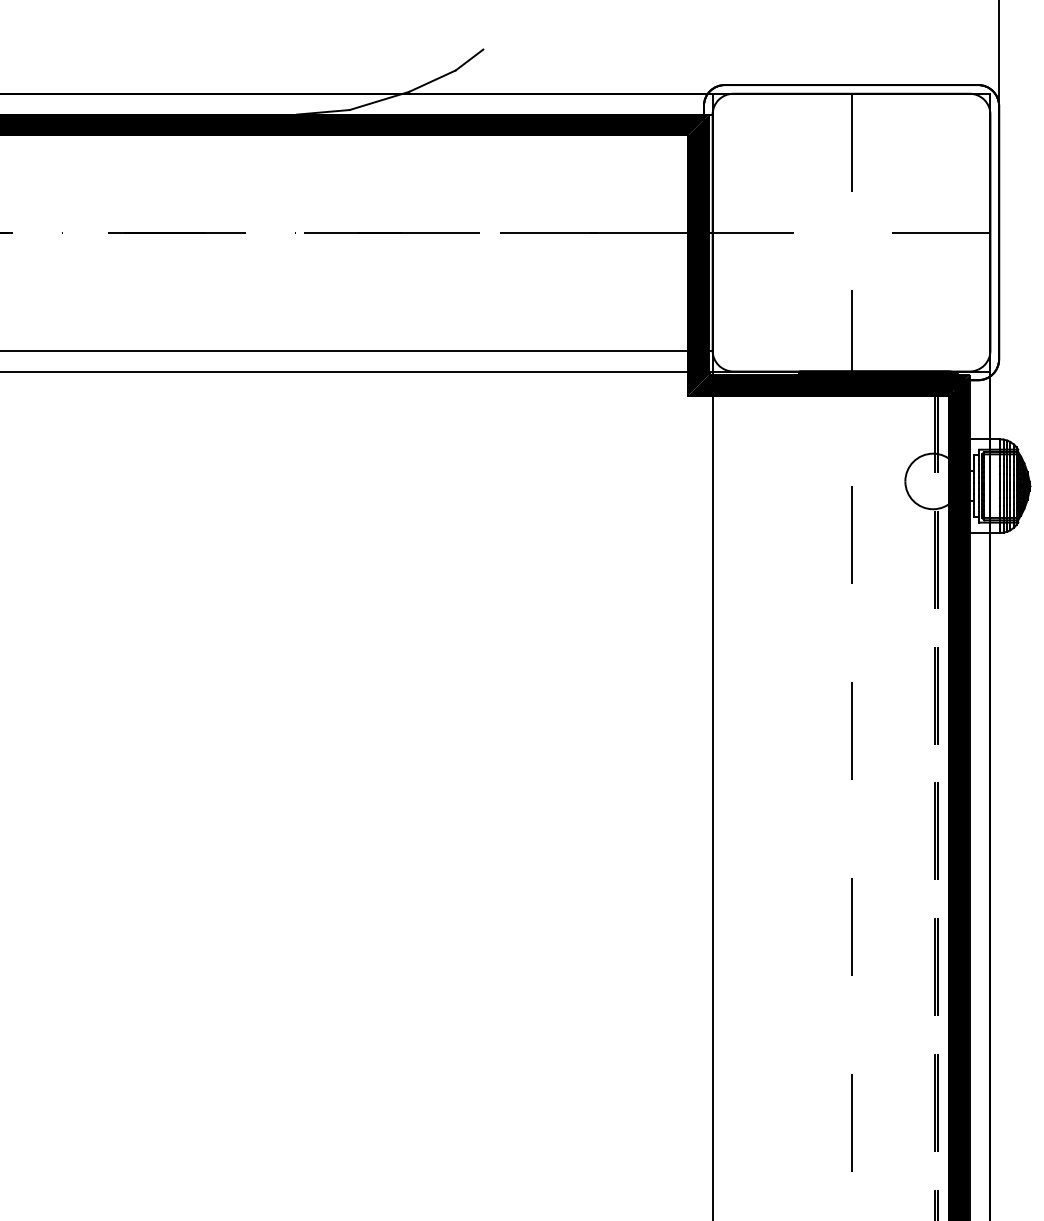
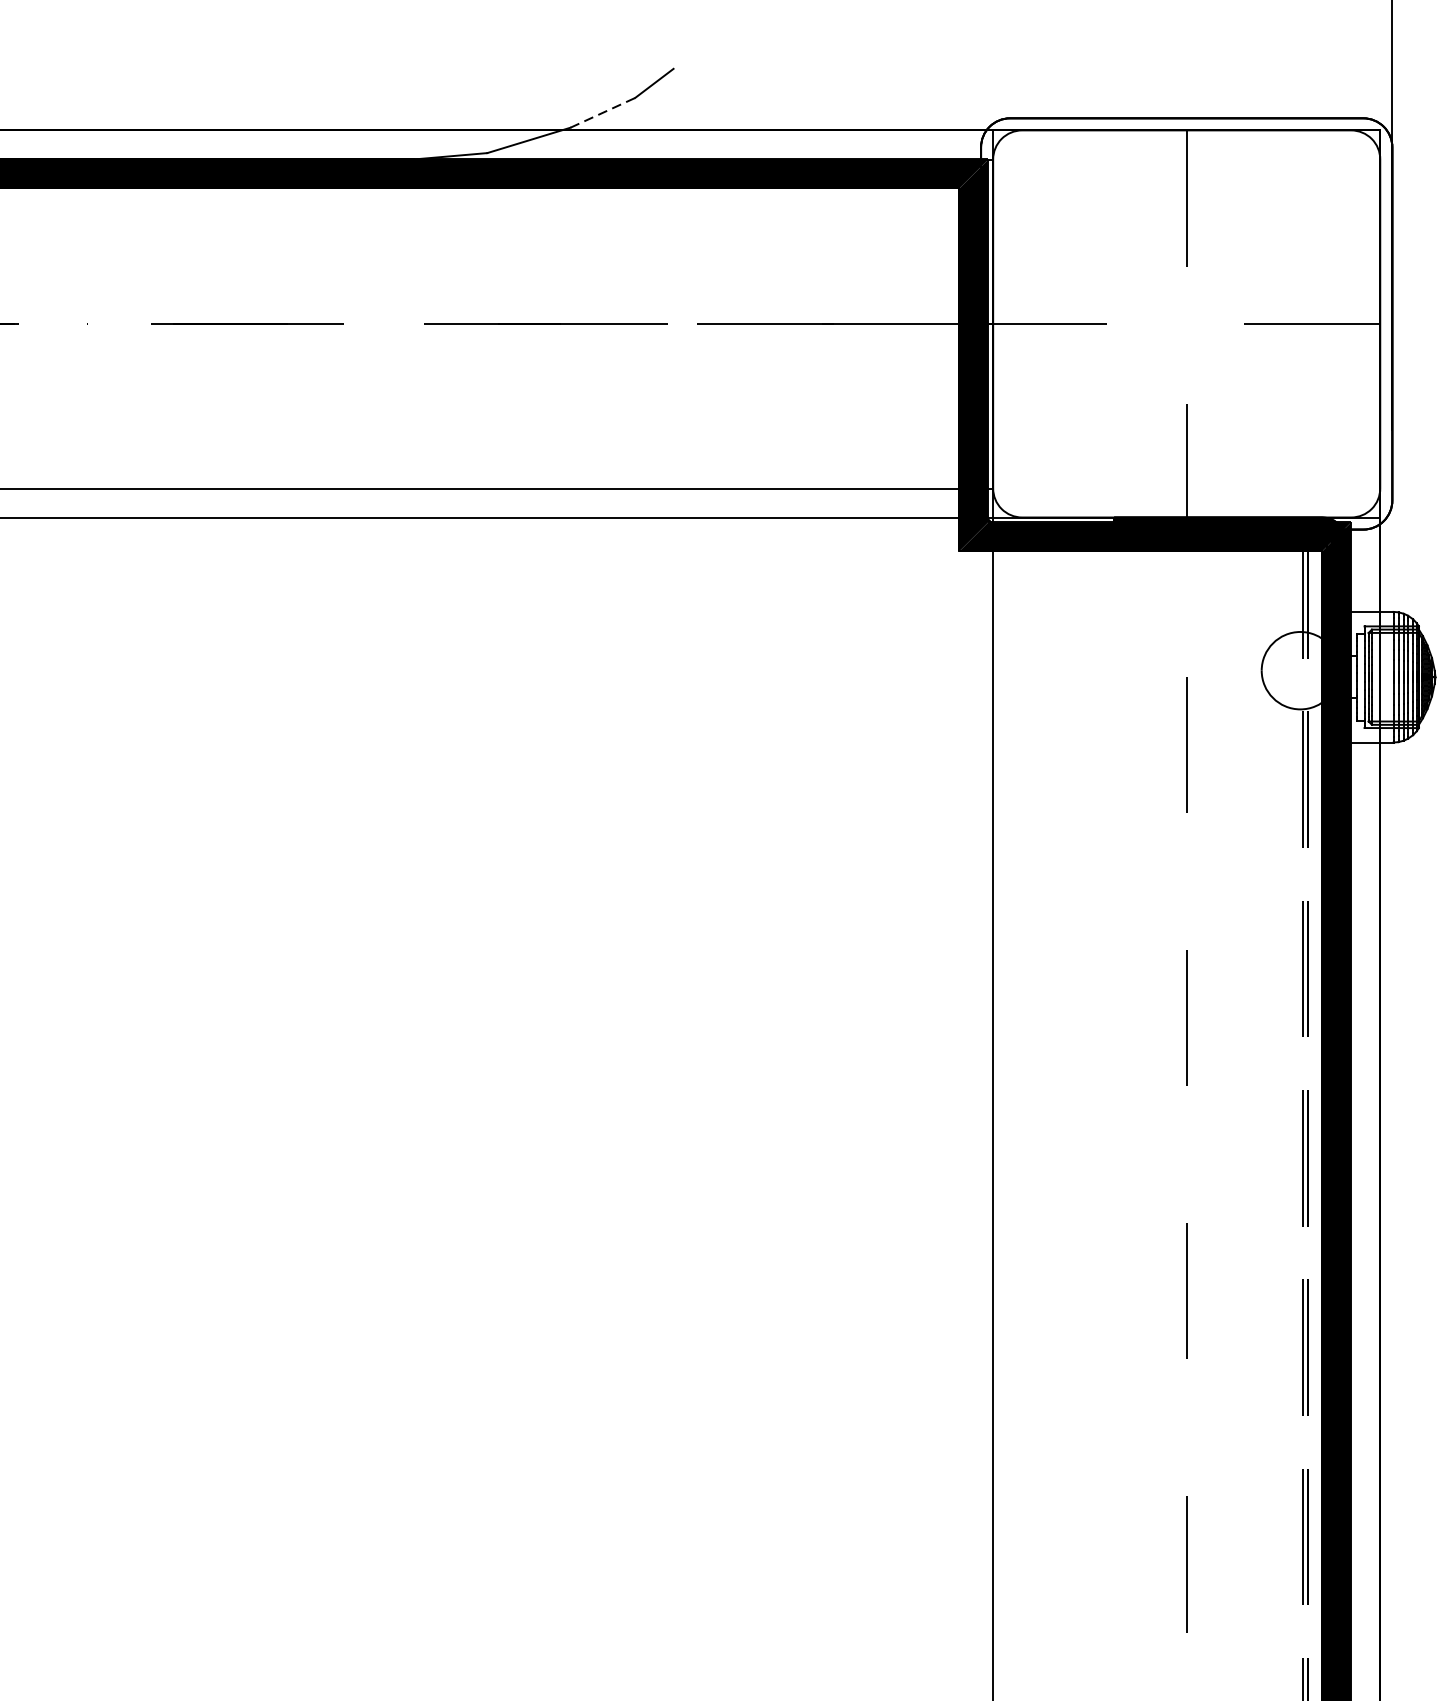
line: (432, 81) -> (602, 113), solid -> dashed

